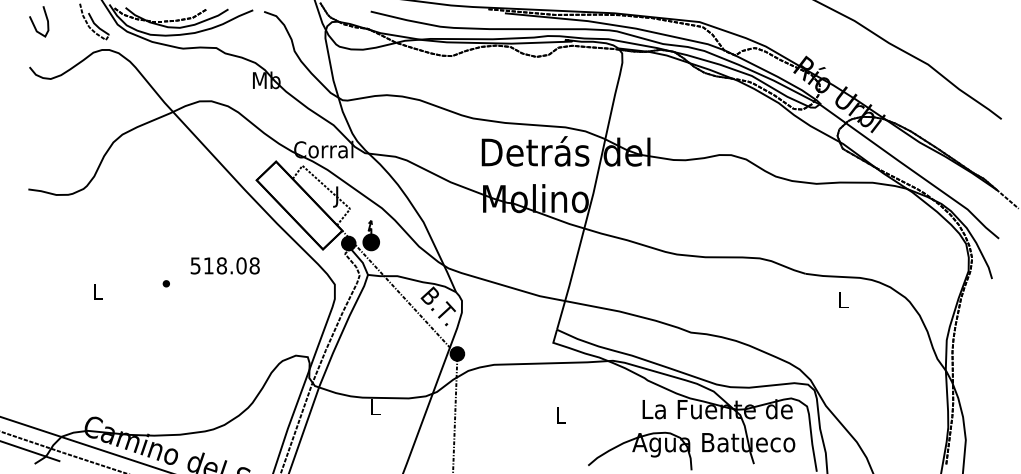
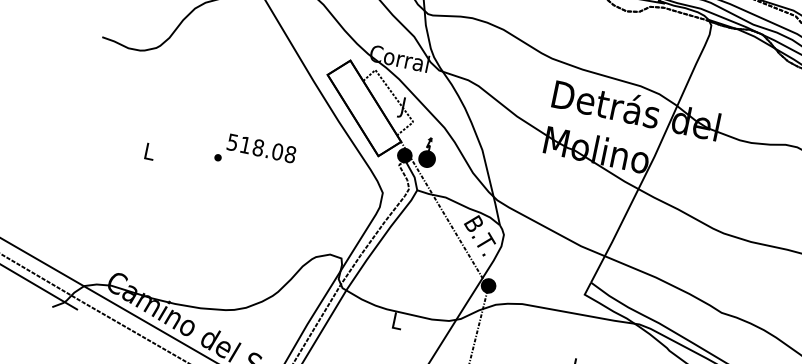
text: (224, 265) -> (261, 148), moved

